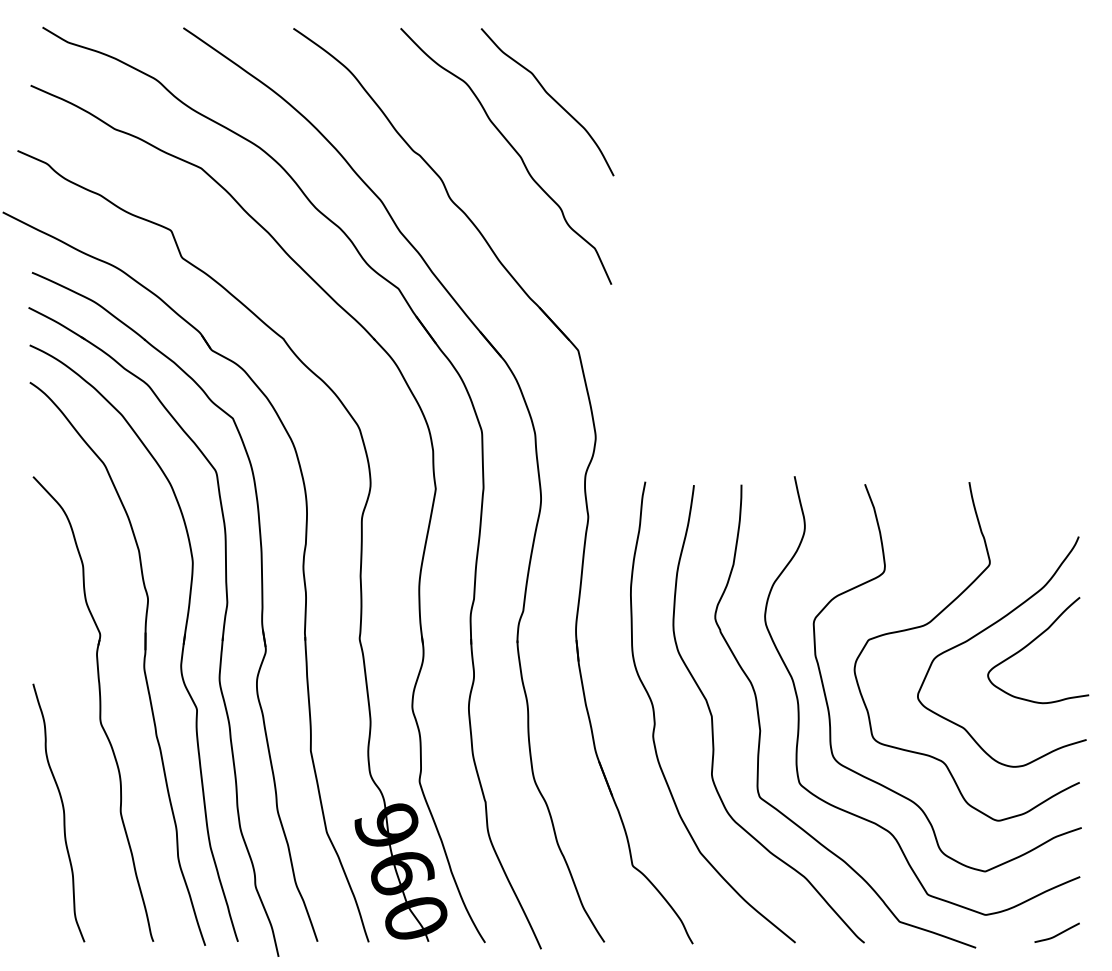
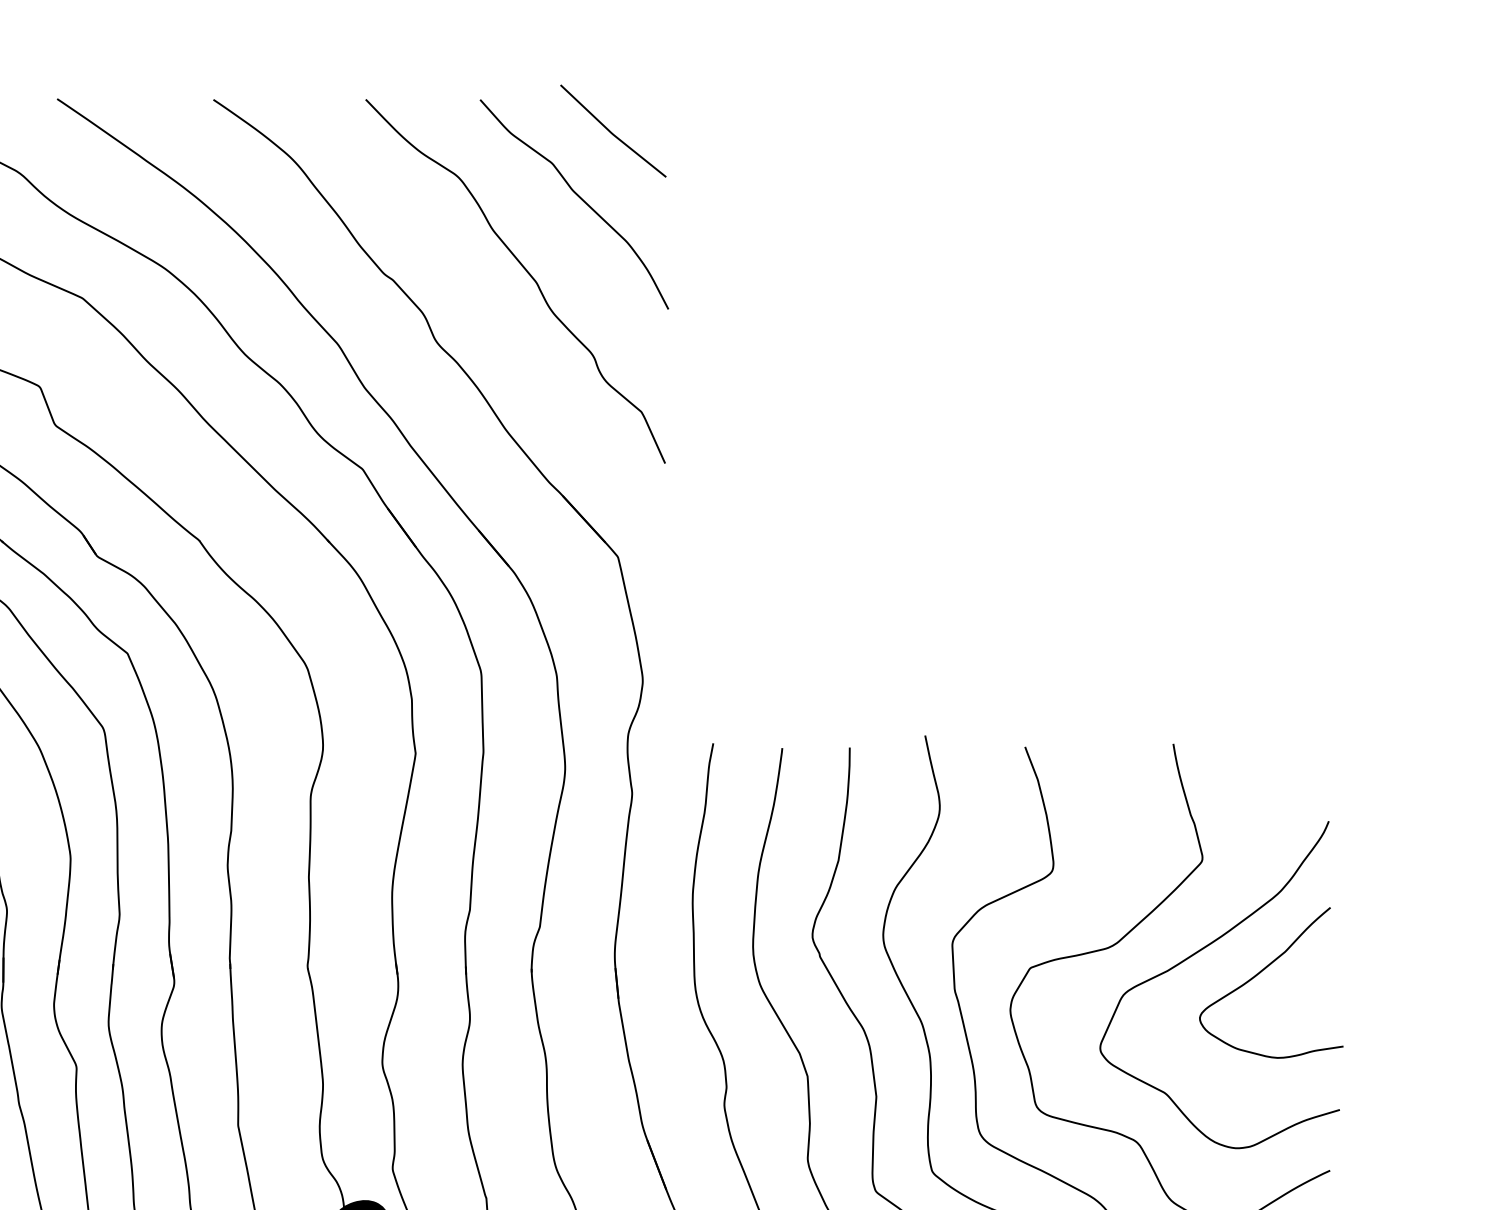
curve: (573, 50) -> (611, 130), added

